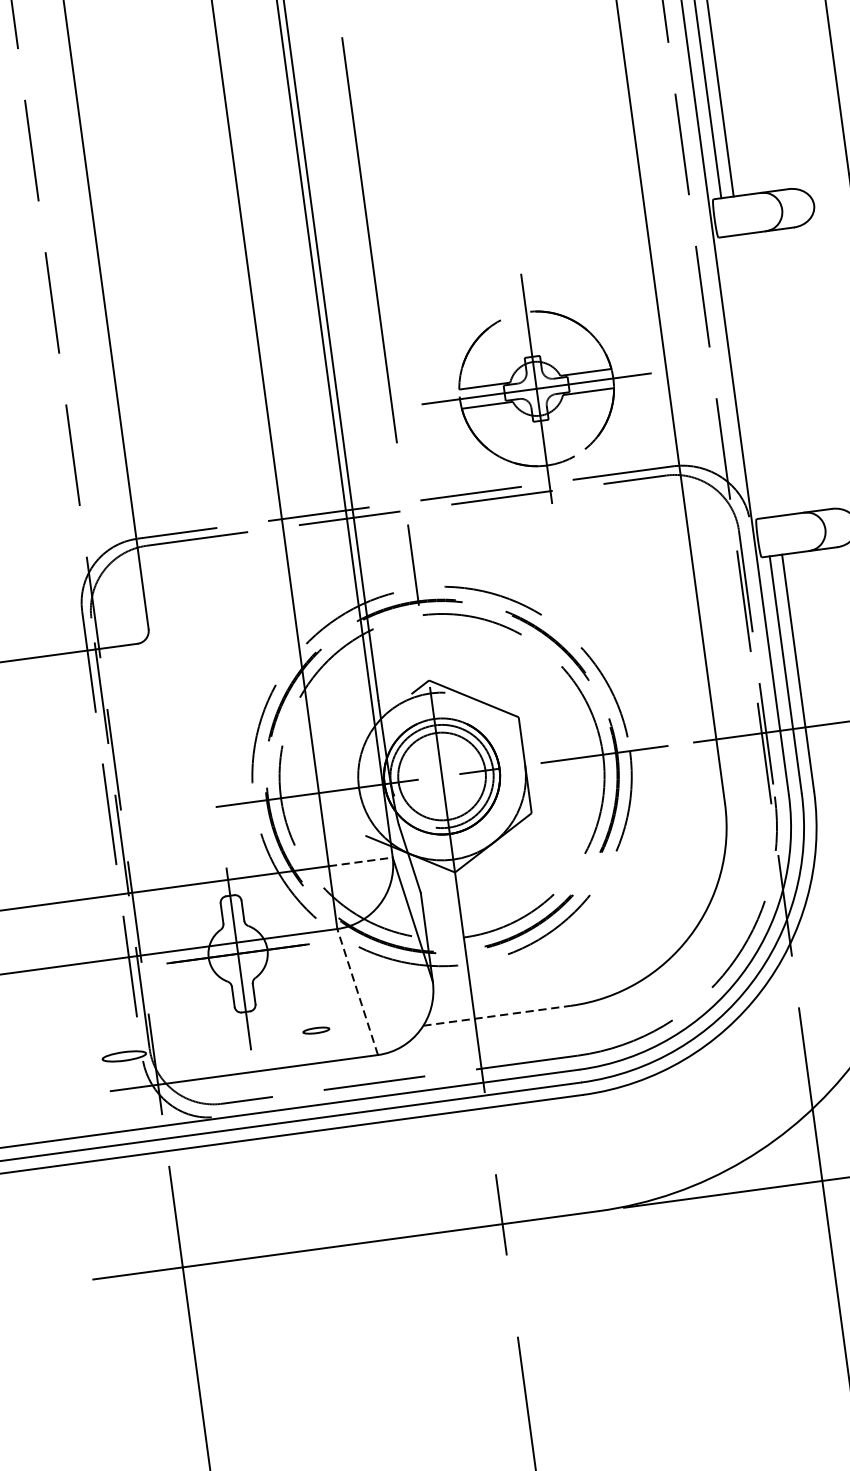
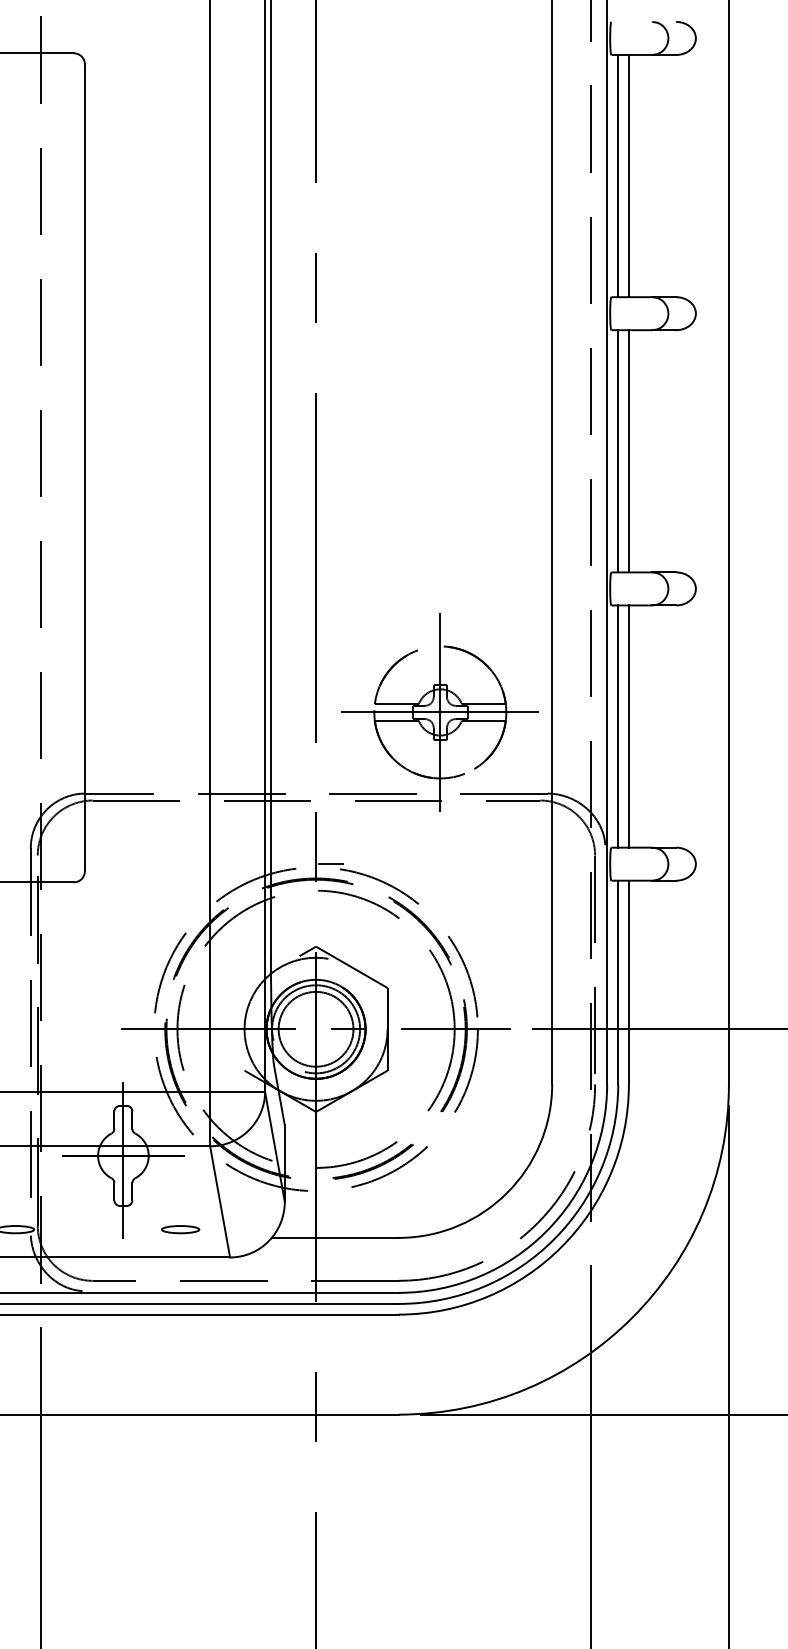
line: (757, 375) -> (628, 726), added
line: (745, 377) -> (618, 726), added
line: (432, 582) -> (330, 864), added
line: (360, 862) -> (237, 1092), dashed -> solid
line: (358, 991) -> (220, 1201), dashed -> solid
line: (497, 1015) -> (335, 1237), dashed -> solid
part: (316, 1030) -> (180, 1229), size x1.67

